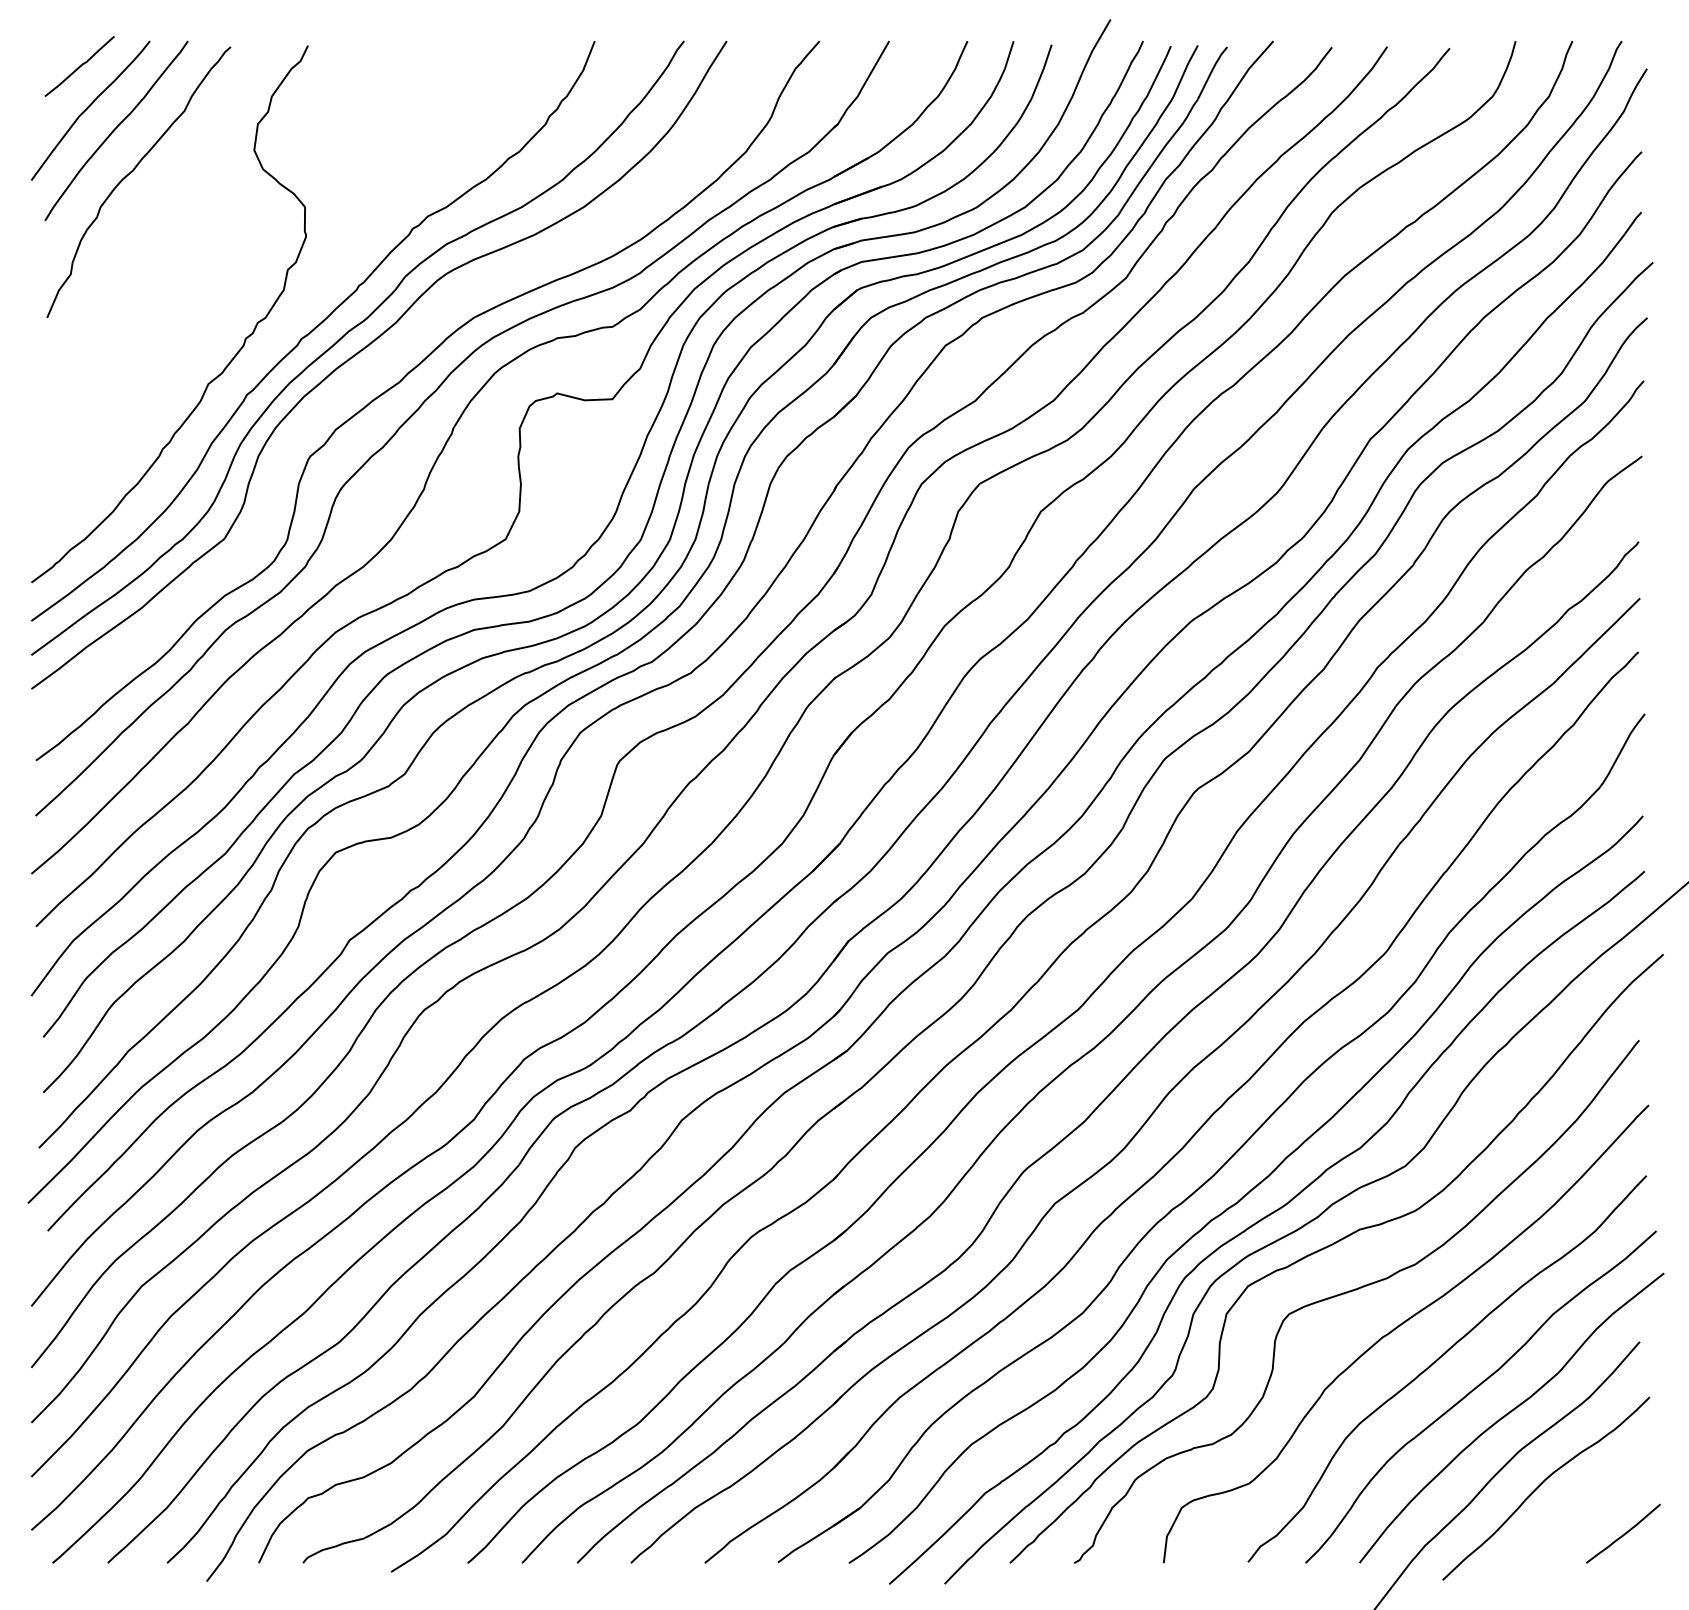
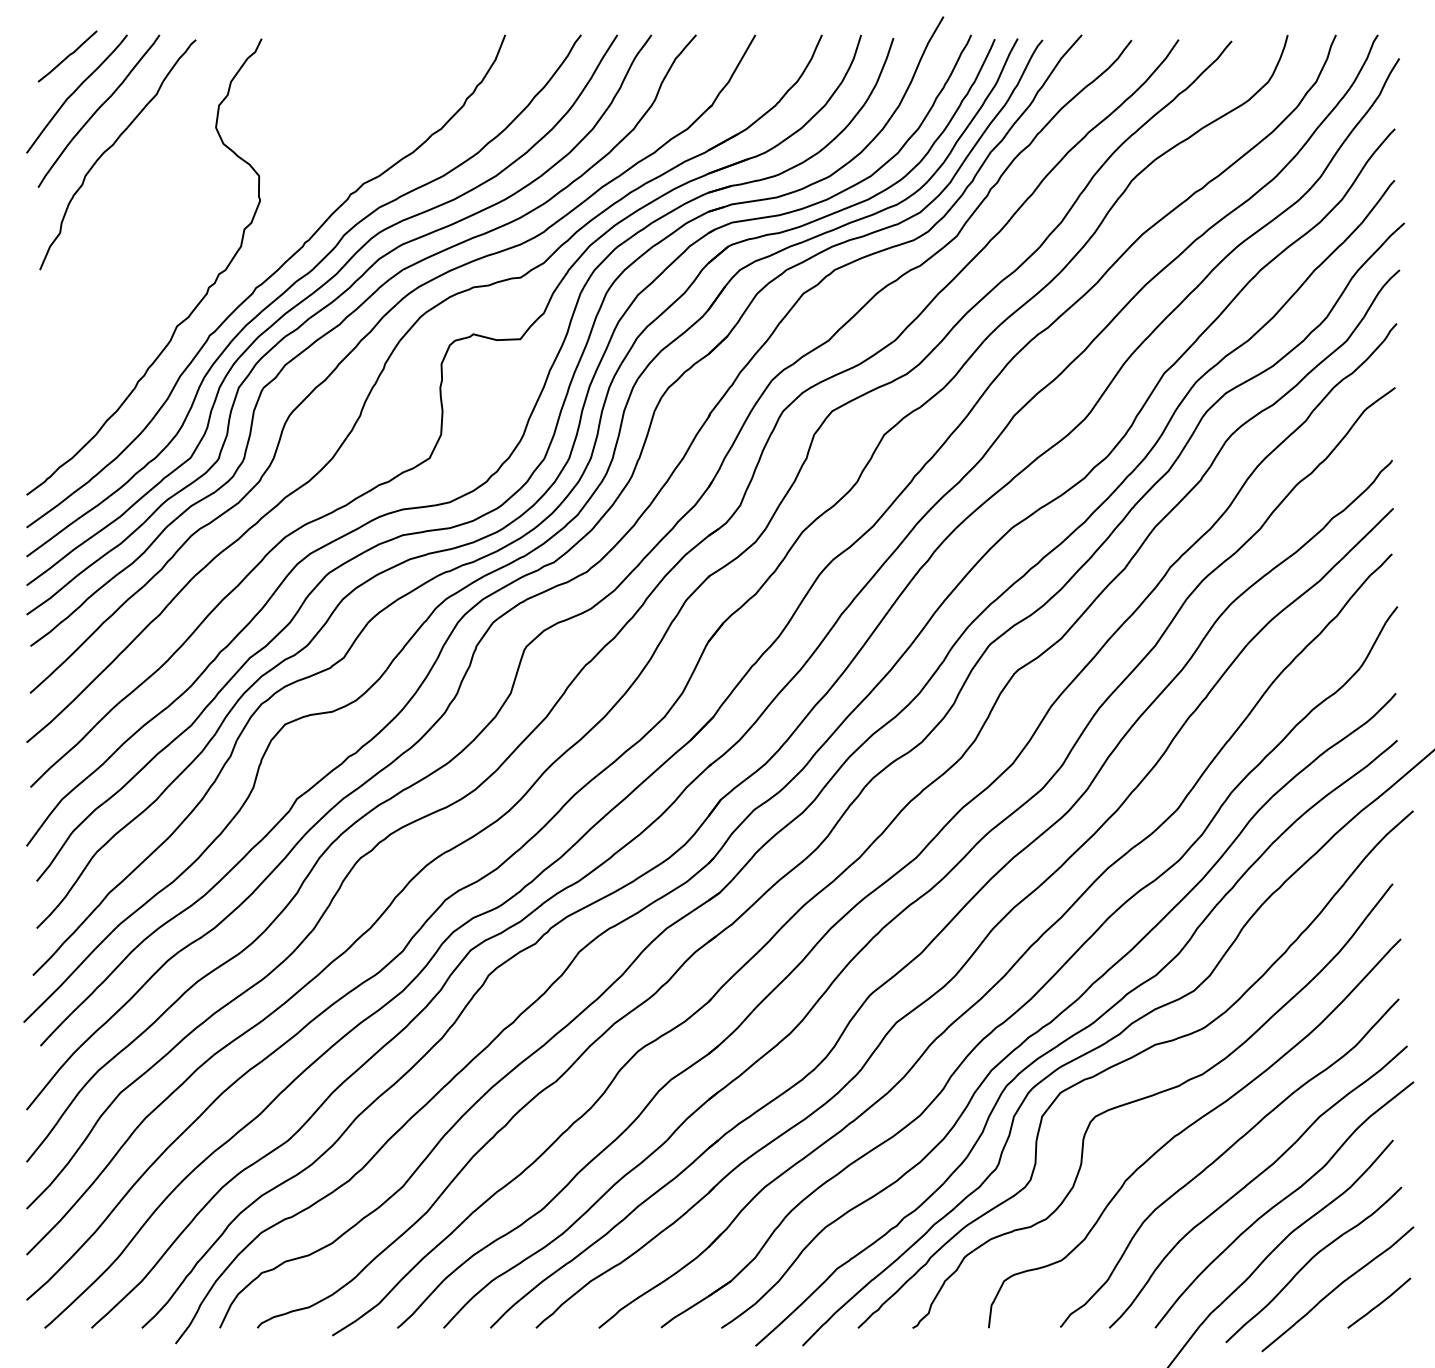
curve: (386, 360) -> (328, 306), added
curve: (1573, 1516) -> (1336, 1288), added

